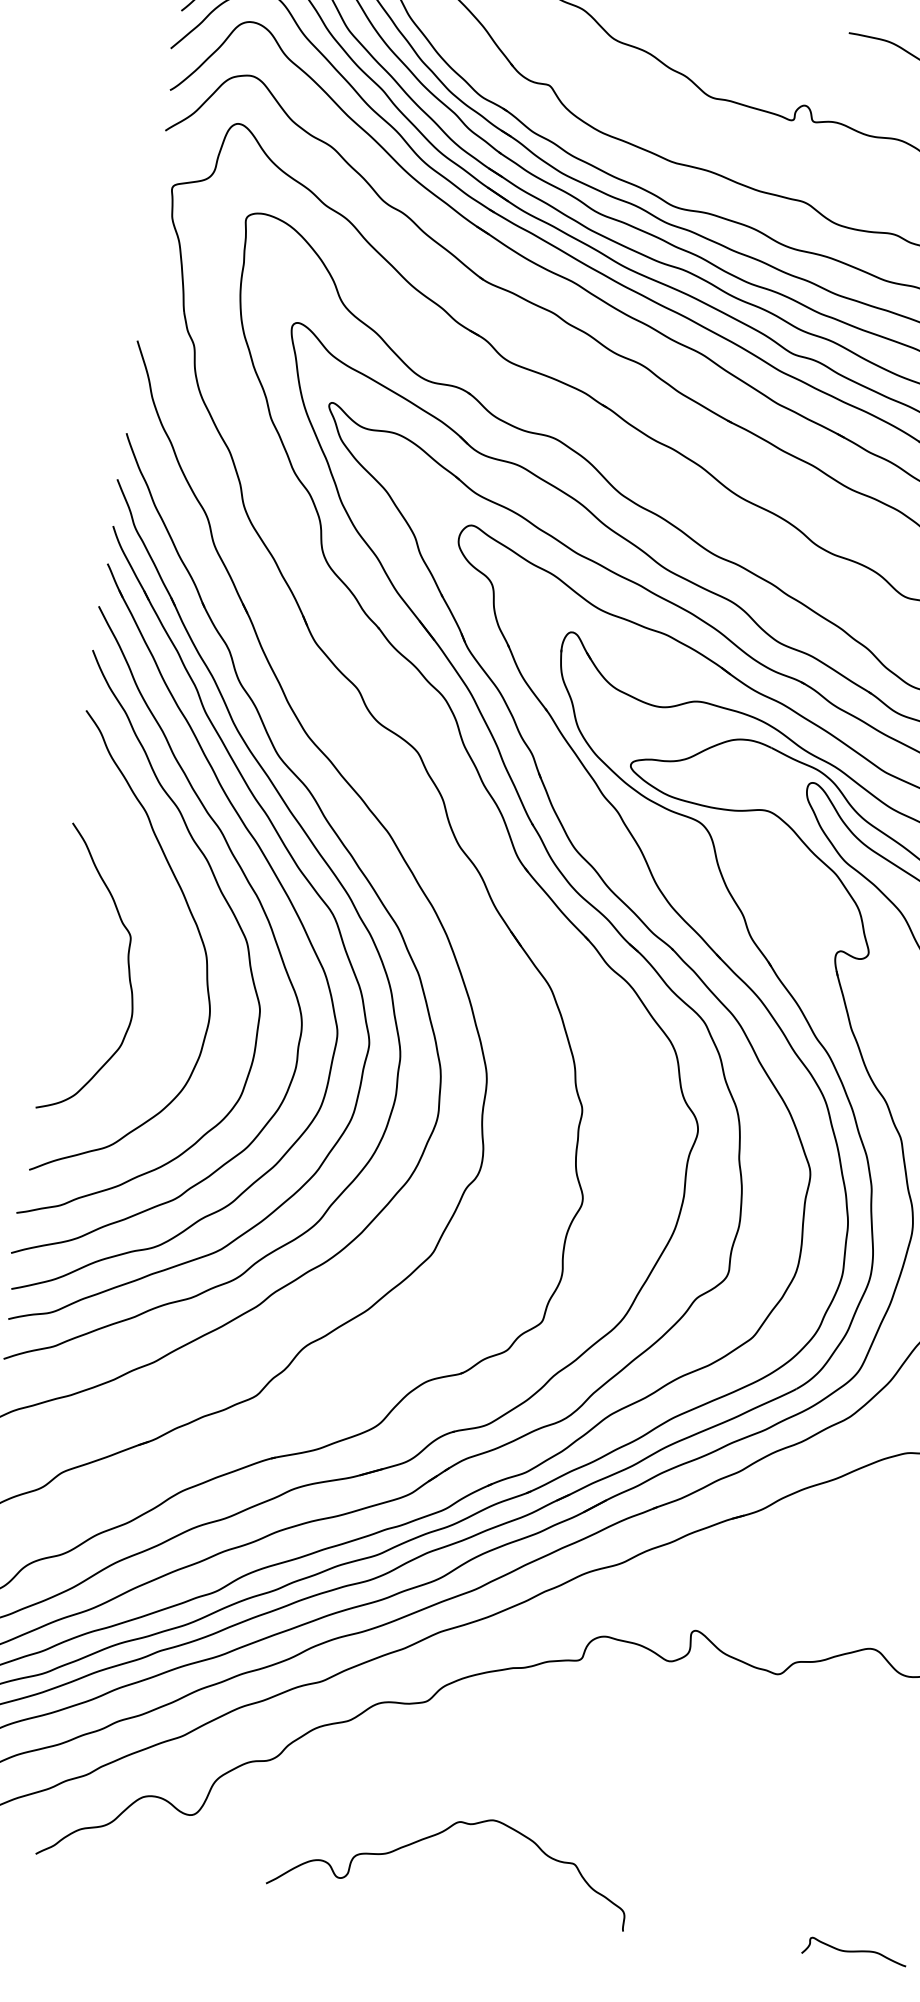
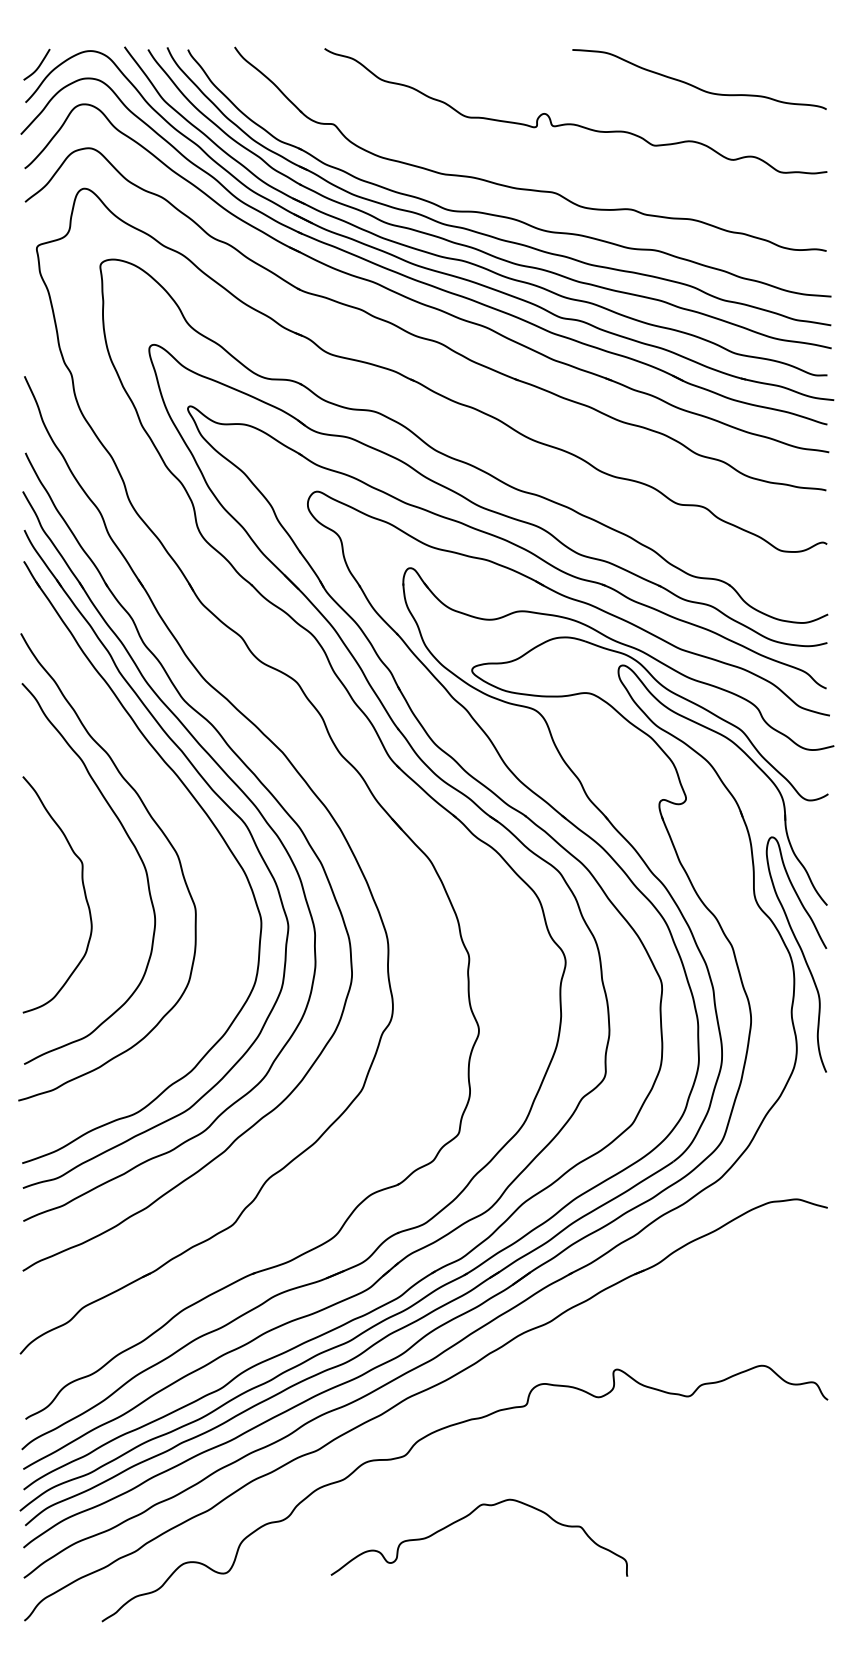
curve: (261, 909) -> (186, 827), removed
curve: (440, 1834) -> (468, 1516), moved
curve: (854, 1950) -> (780, 1613), removed

